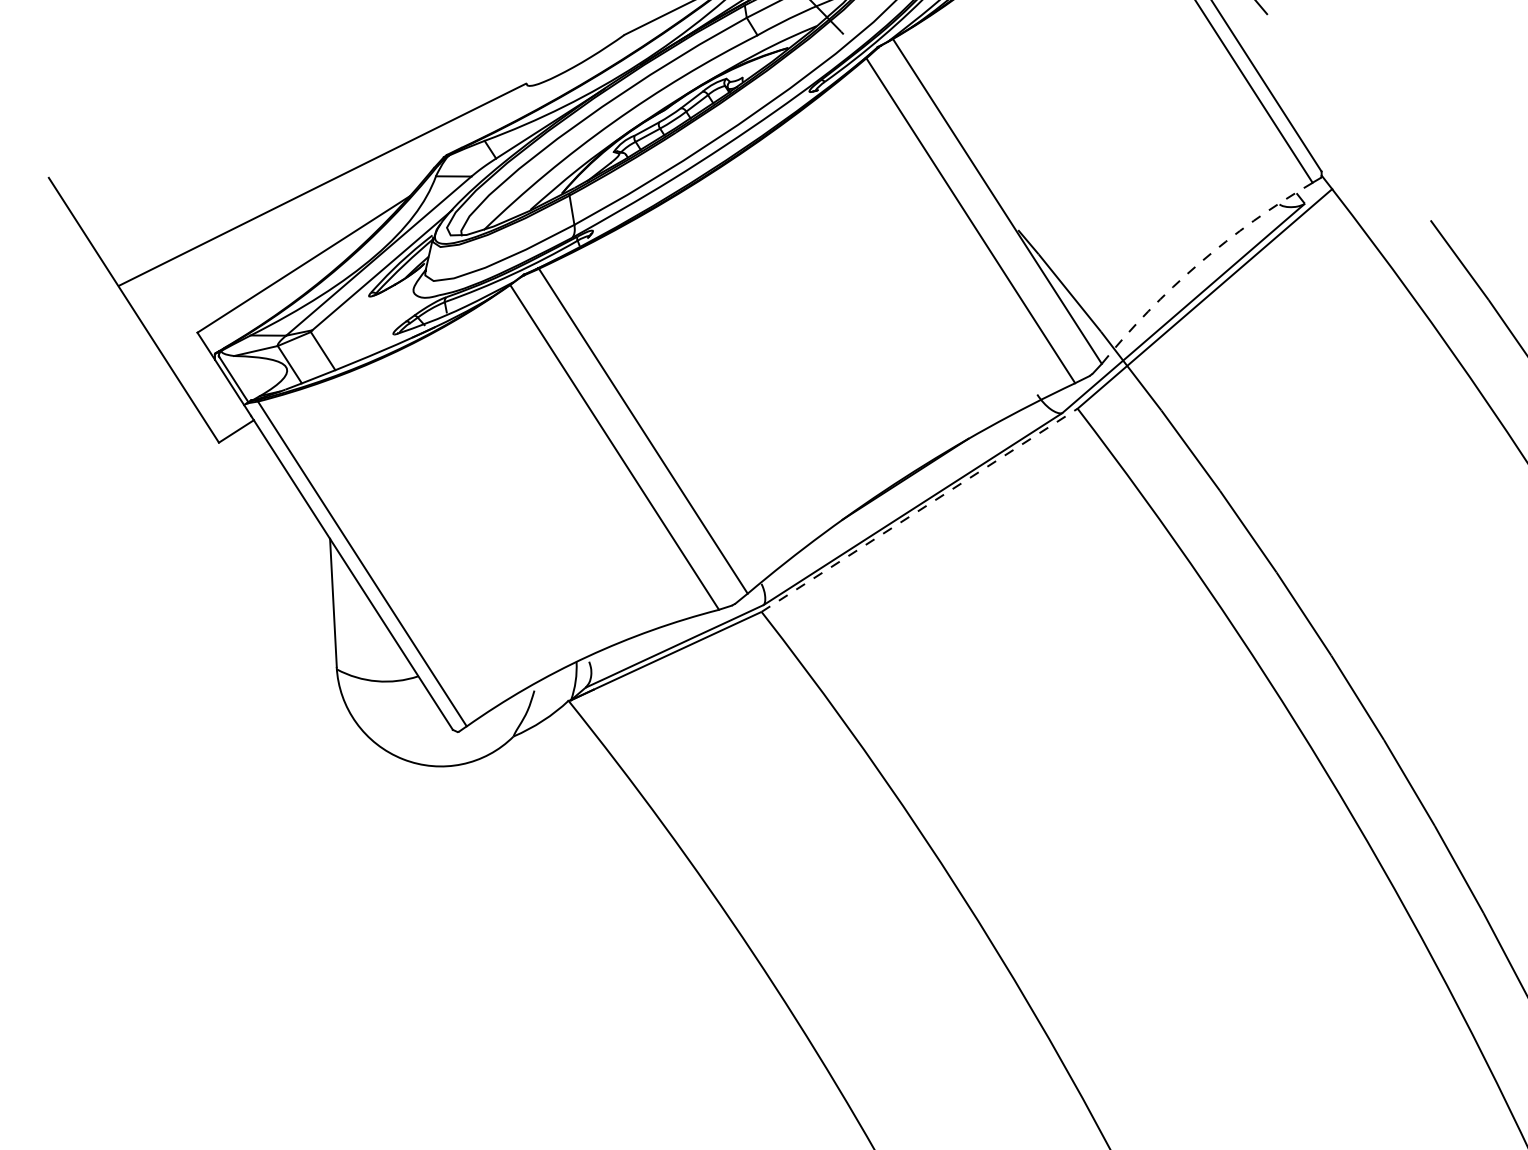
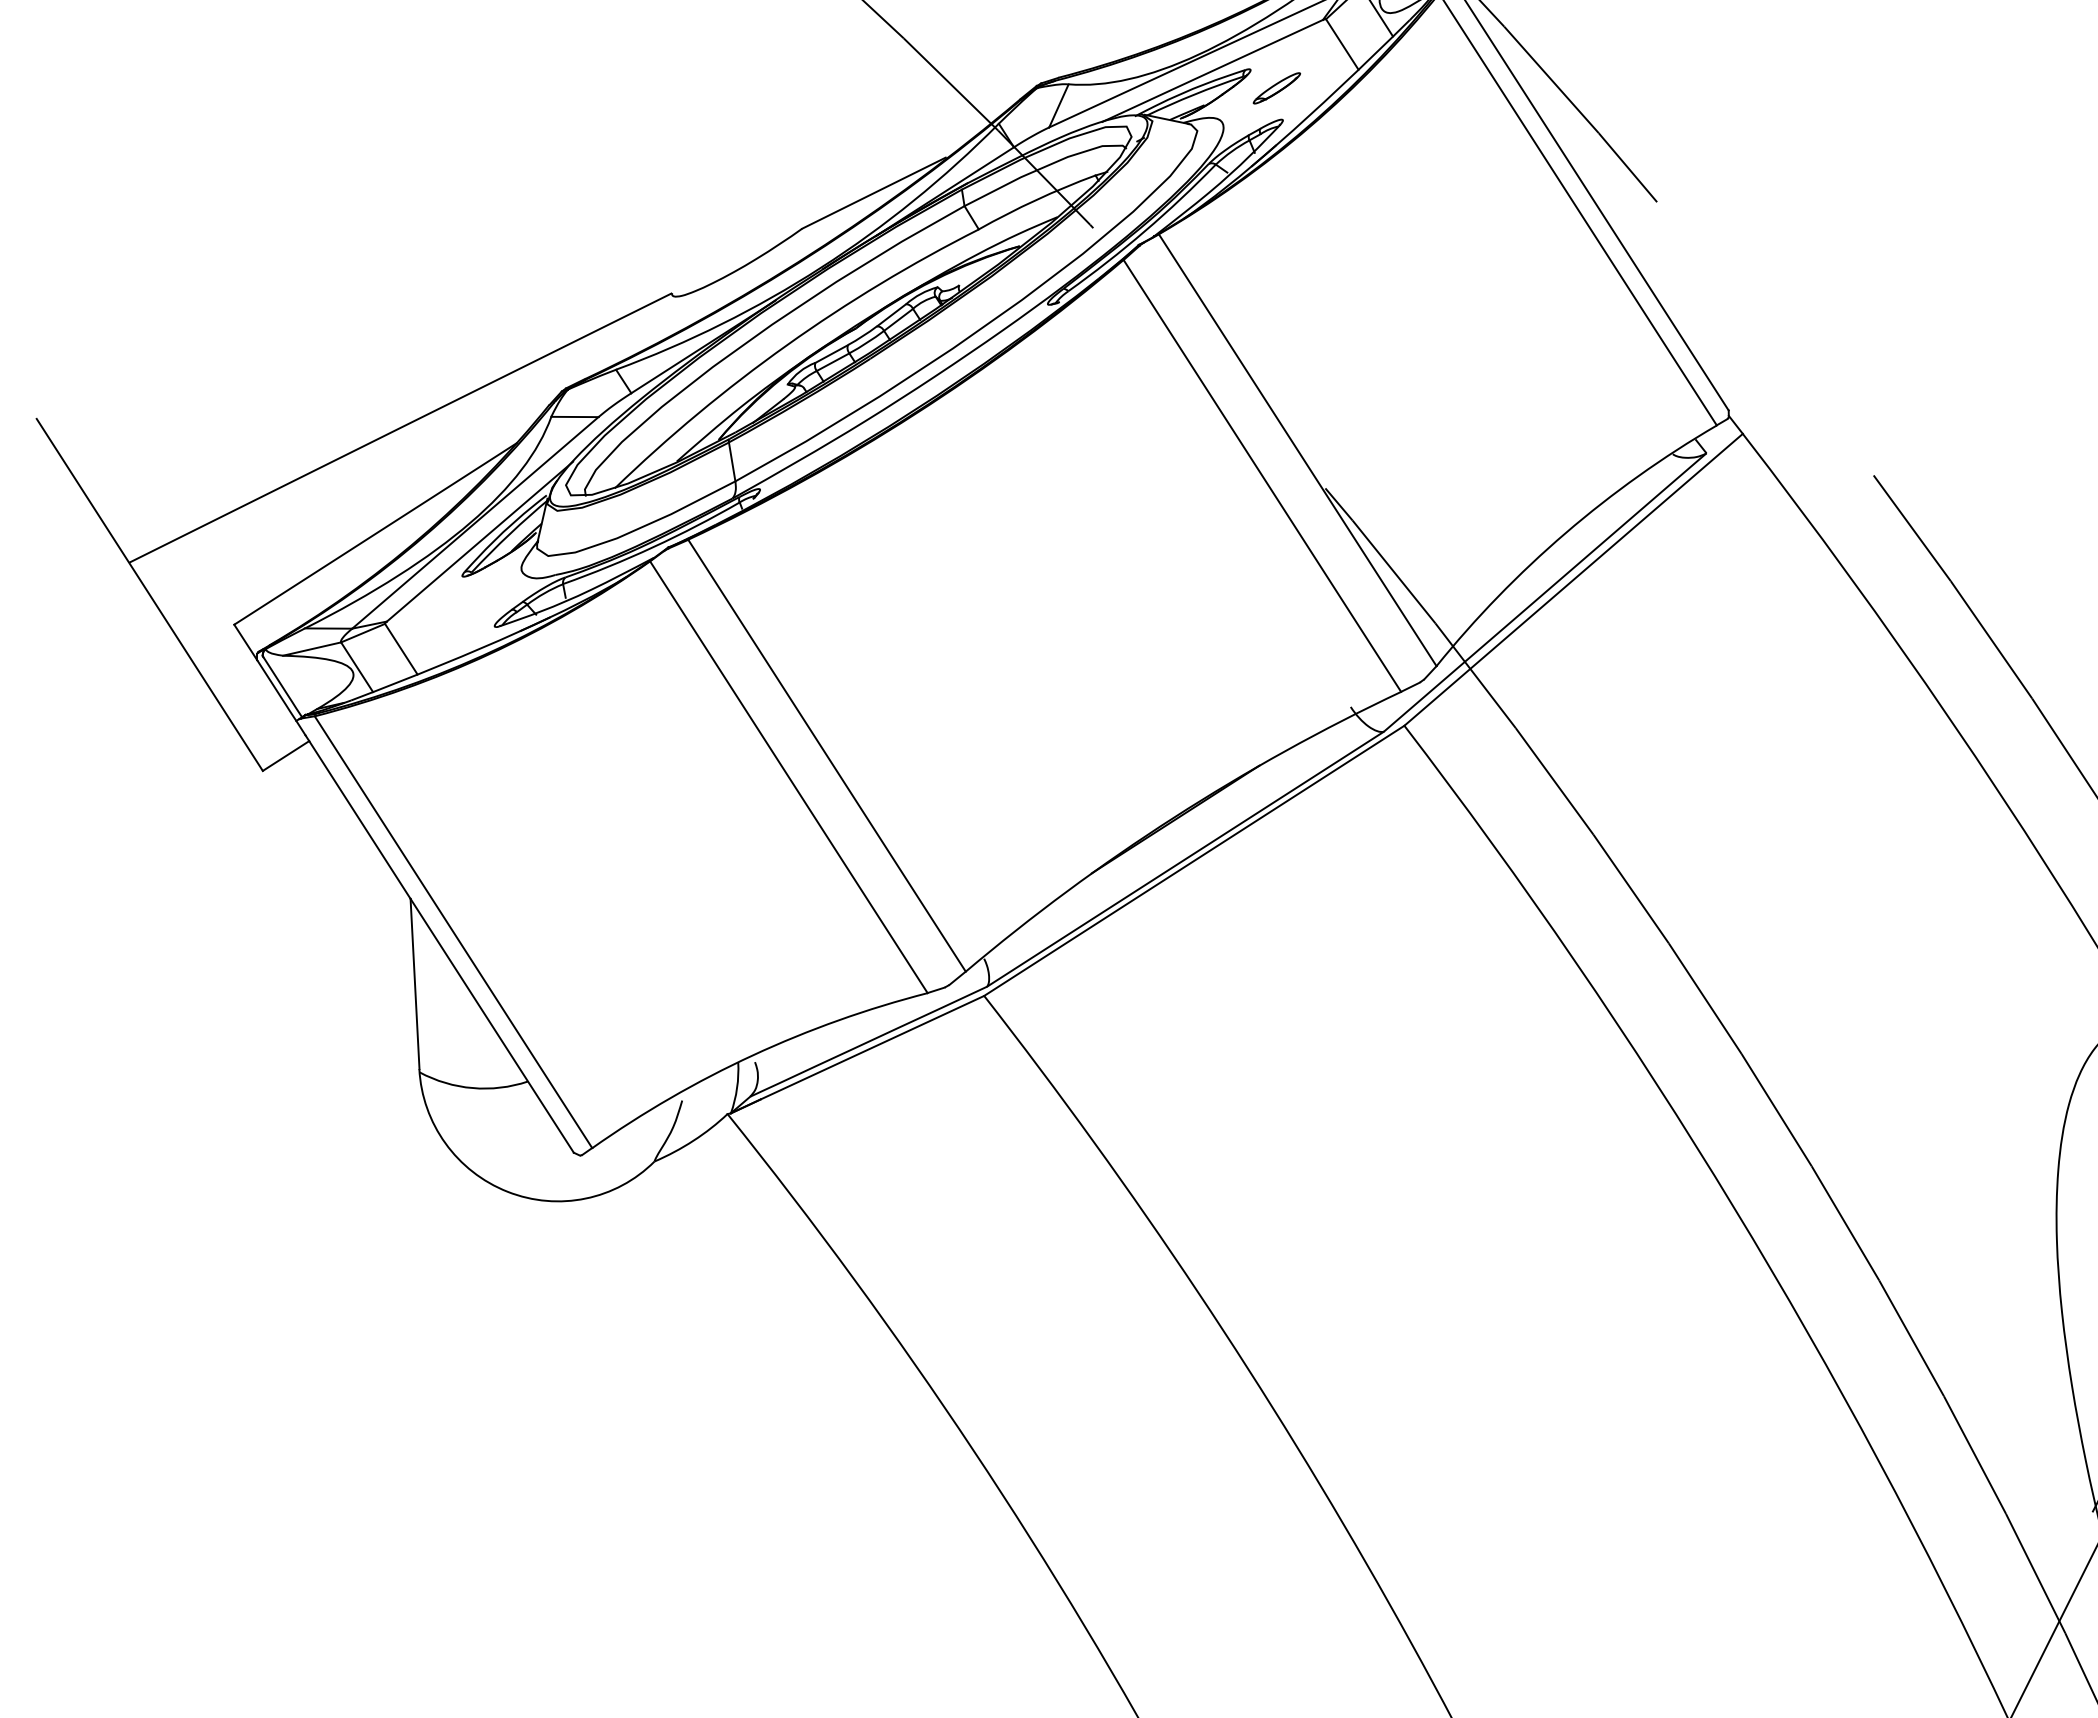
arc: (1198, 264) -> (1565, 533), dashed -> solid
line: (919, 510) -> (1194, 860), dashed -> solid

